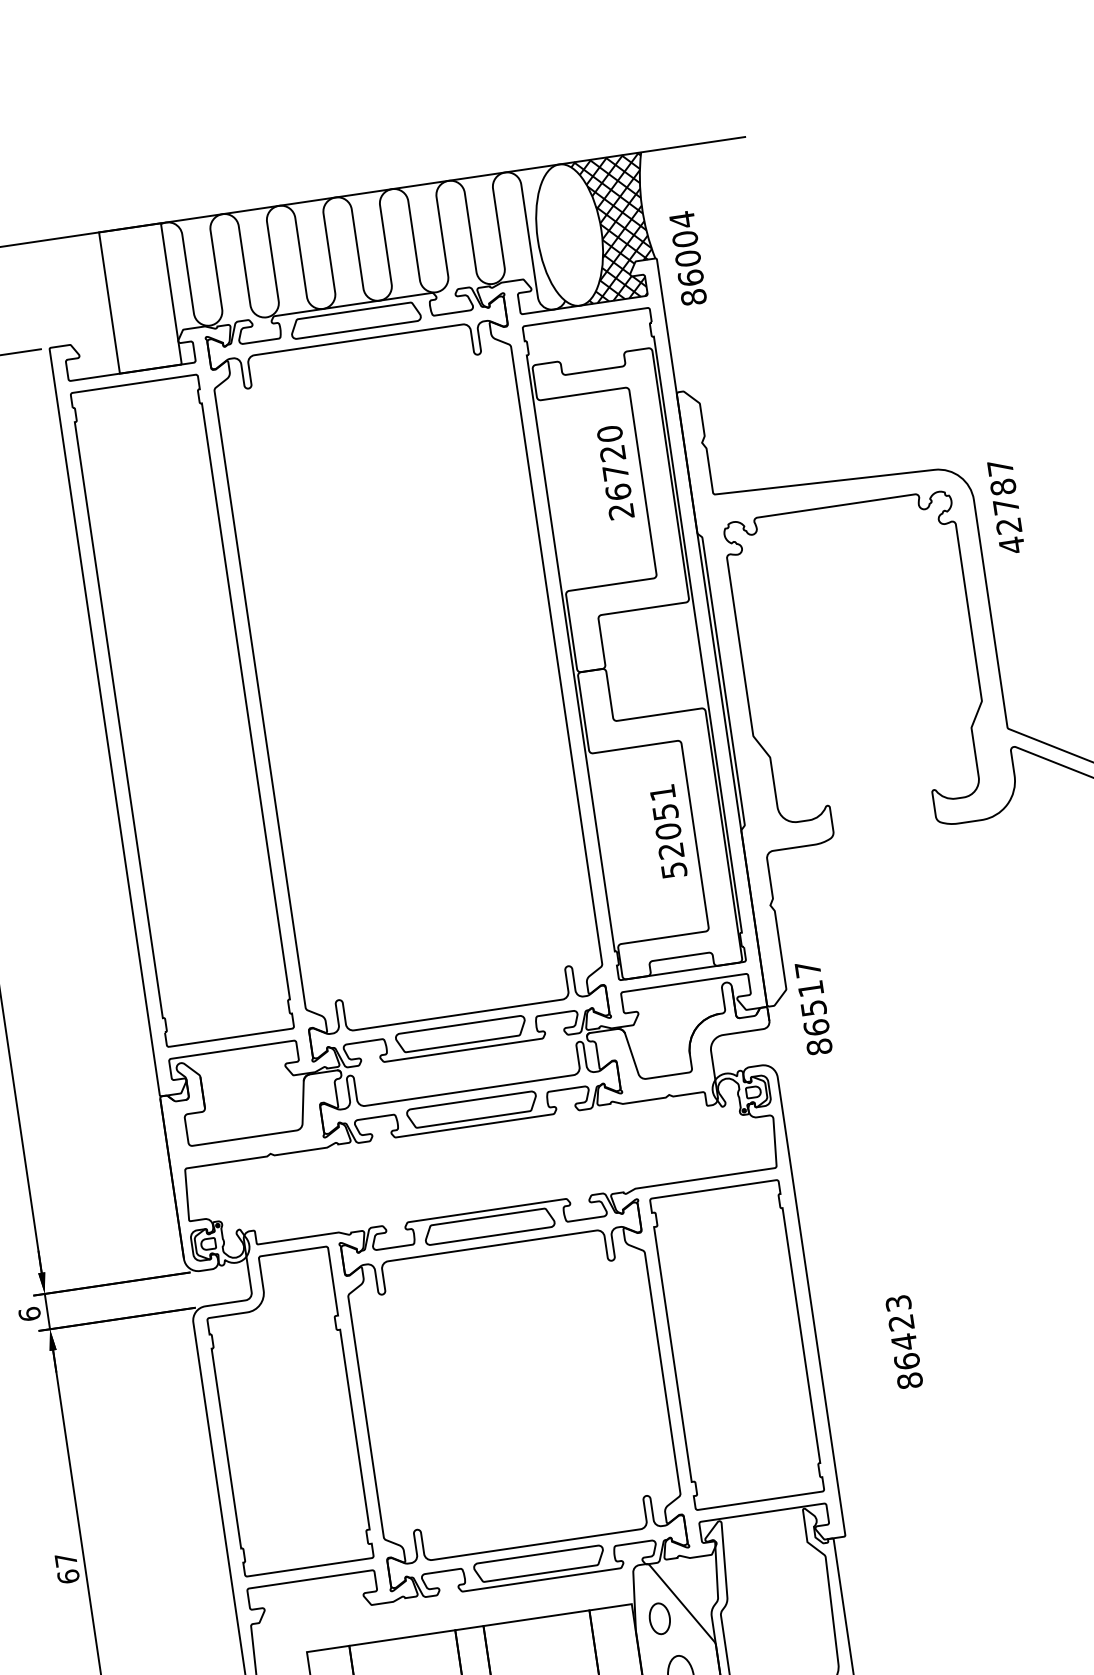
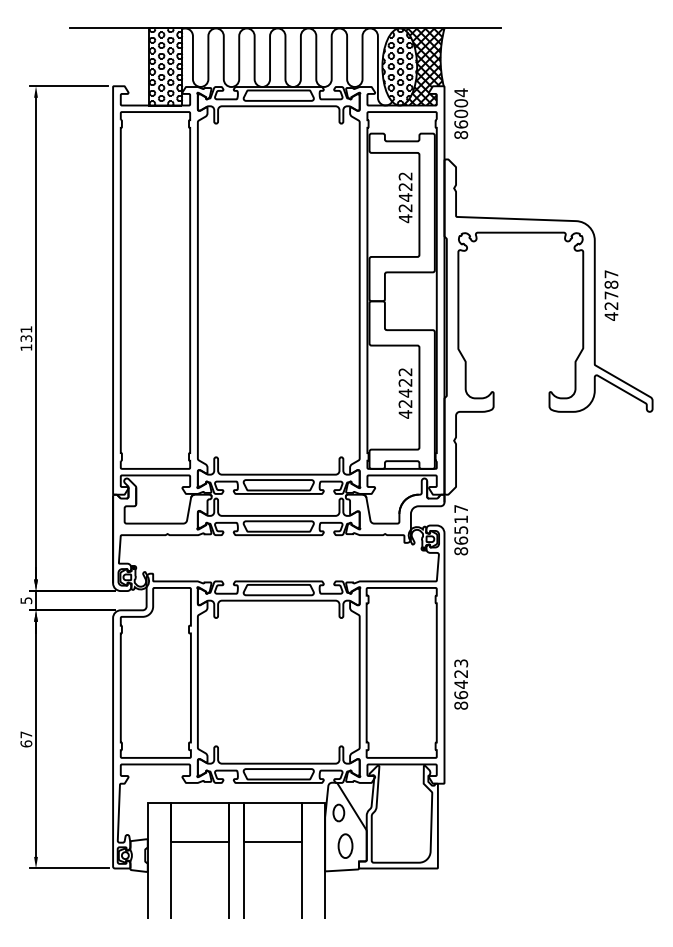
hatch: (568, 234) -> (399, 66), added
text: (688, 257) -> (461, 113), moved
hatch: (140, 297) -> (165, 66), added
text: (615, 472) -> (405, 197), 26720 -> 42422
text: (1006, 506) -> (611, 295), moved
text: (668, 831) -> (405, 393), 52051 -> 42422
text: (814, 1008) -> (461, 530), moved
text: (29, 1313) -> (26, 600), 6 -> 5
text: (904, 1341) -> (461, 684), moved

